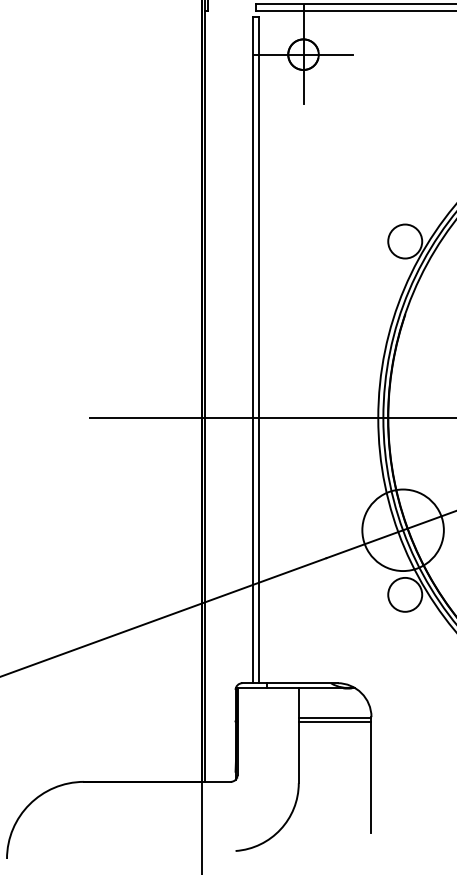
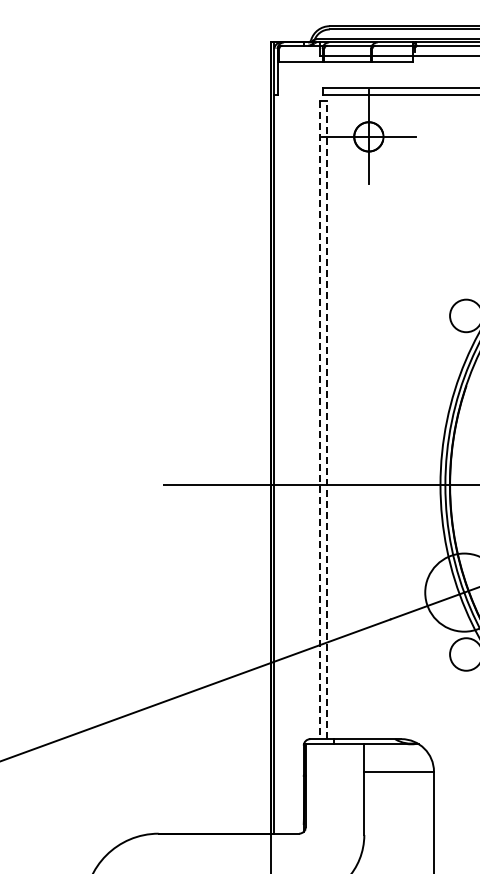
line: (259, 349) -> (326, 419), solid -> dashed
line: (253, 350) -> (320, 420), solid -> dashed
line: (334, 721) -> (398, 775), removed

